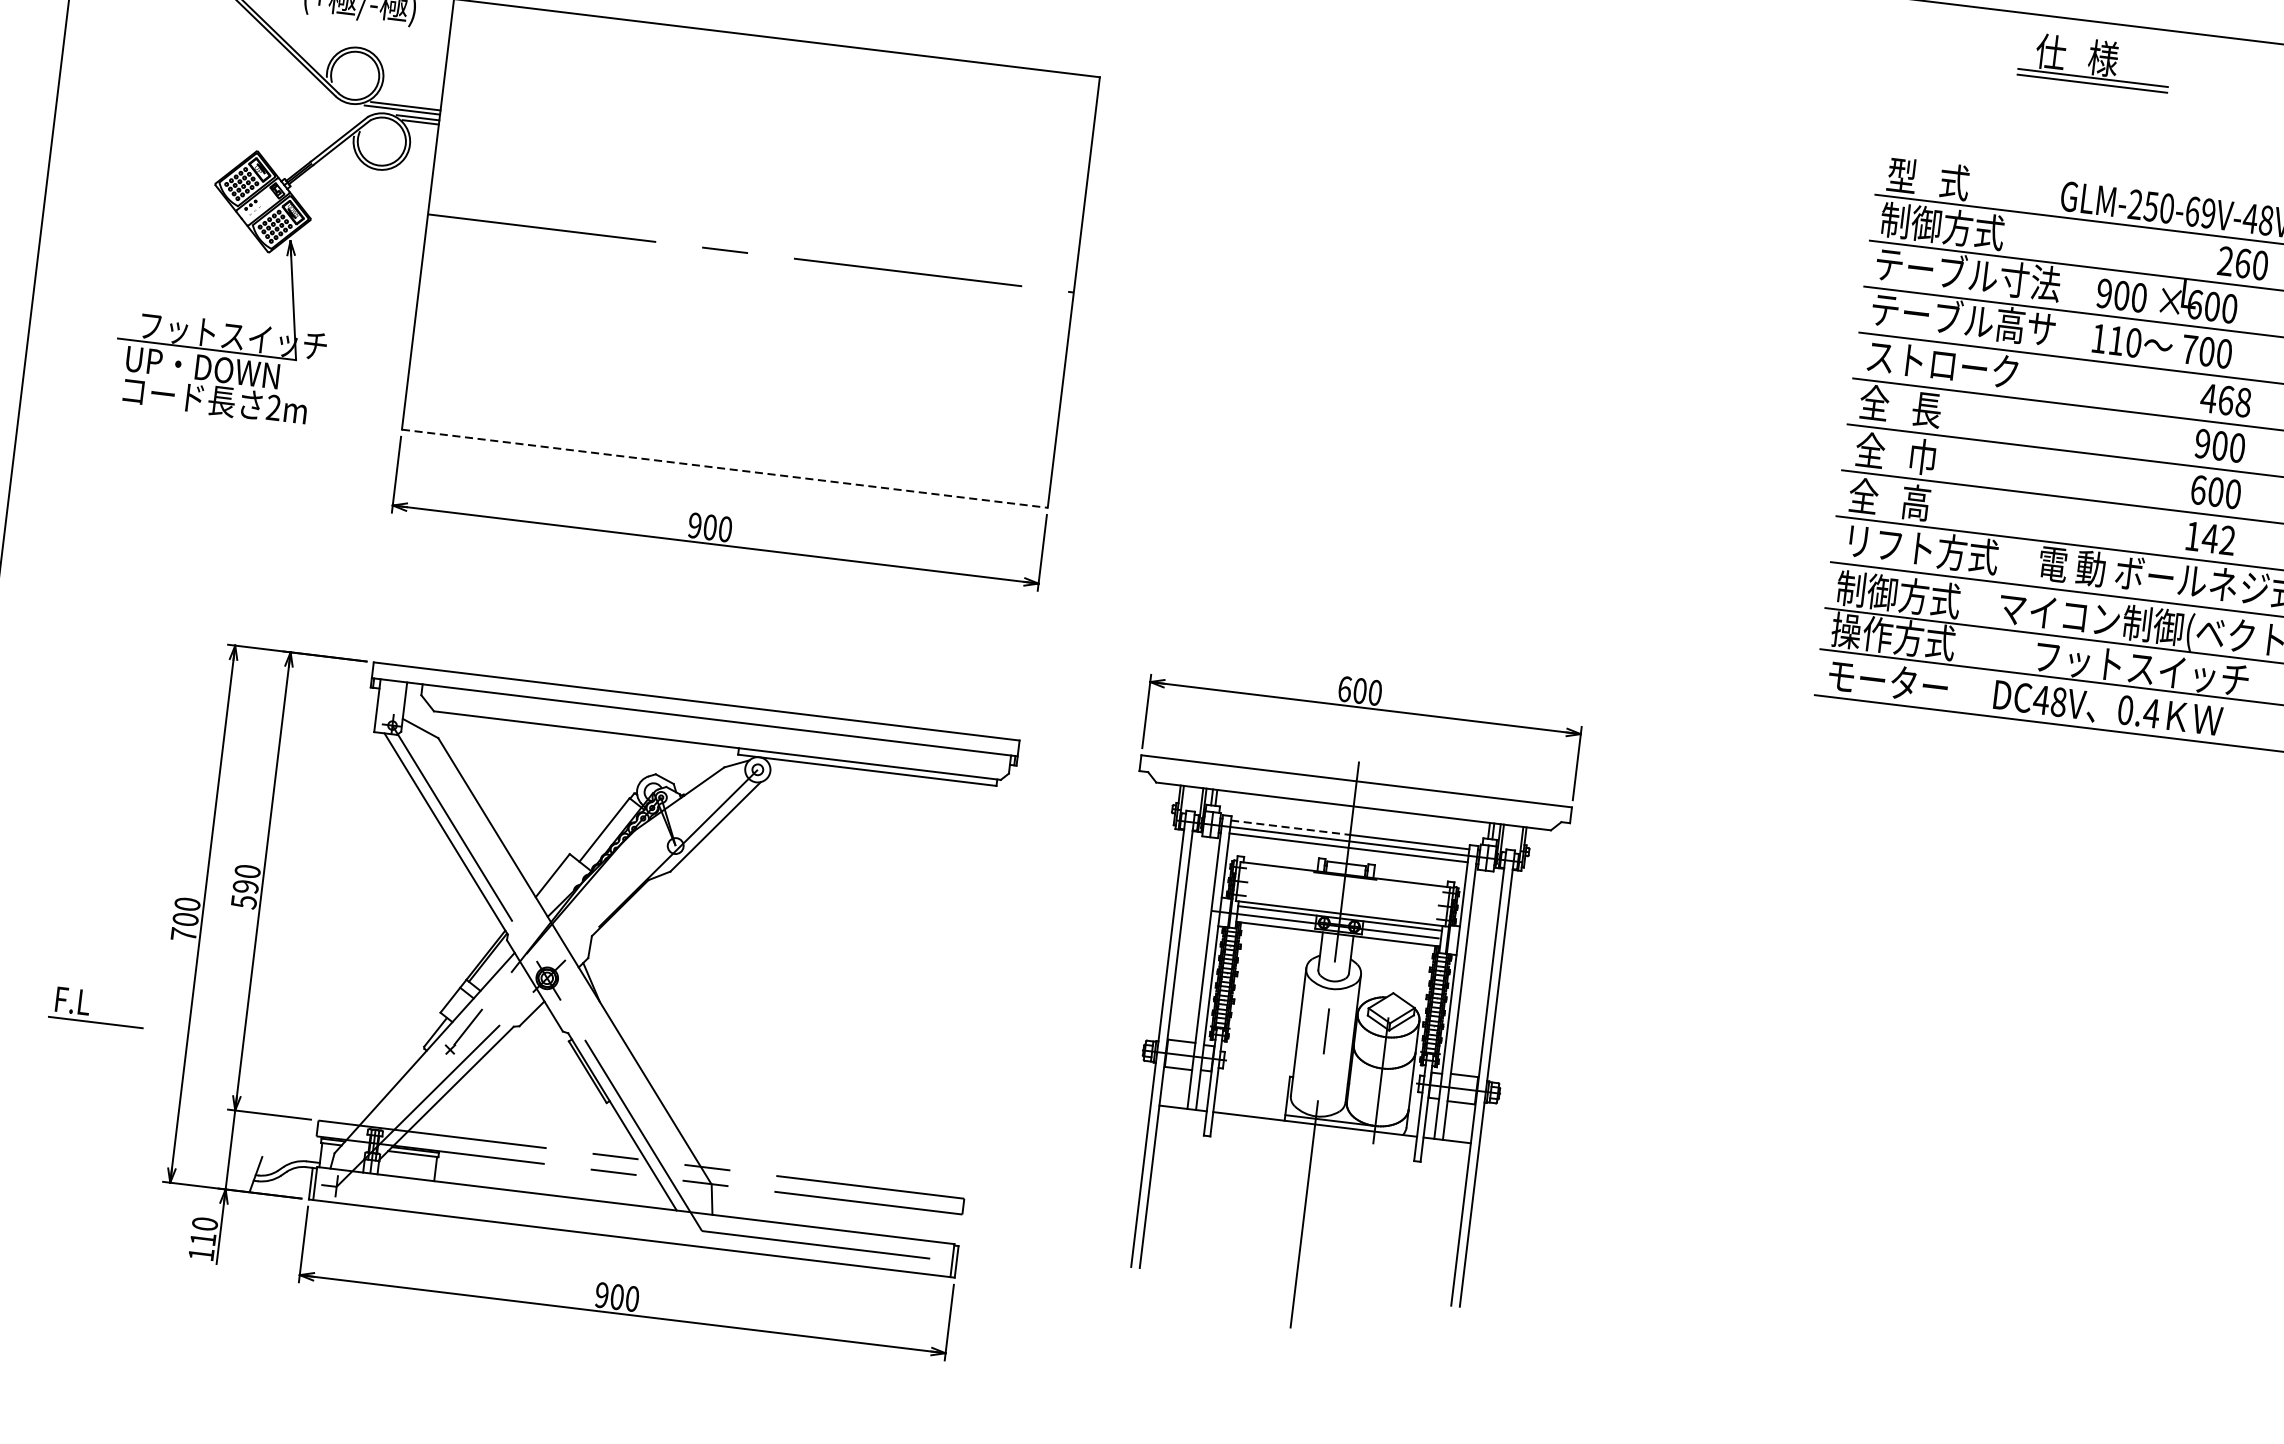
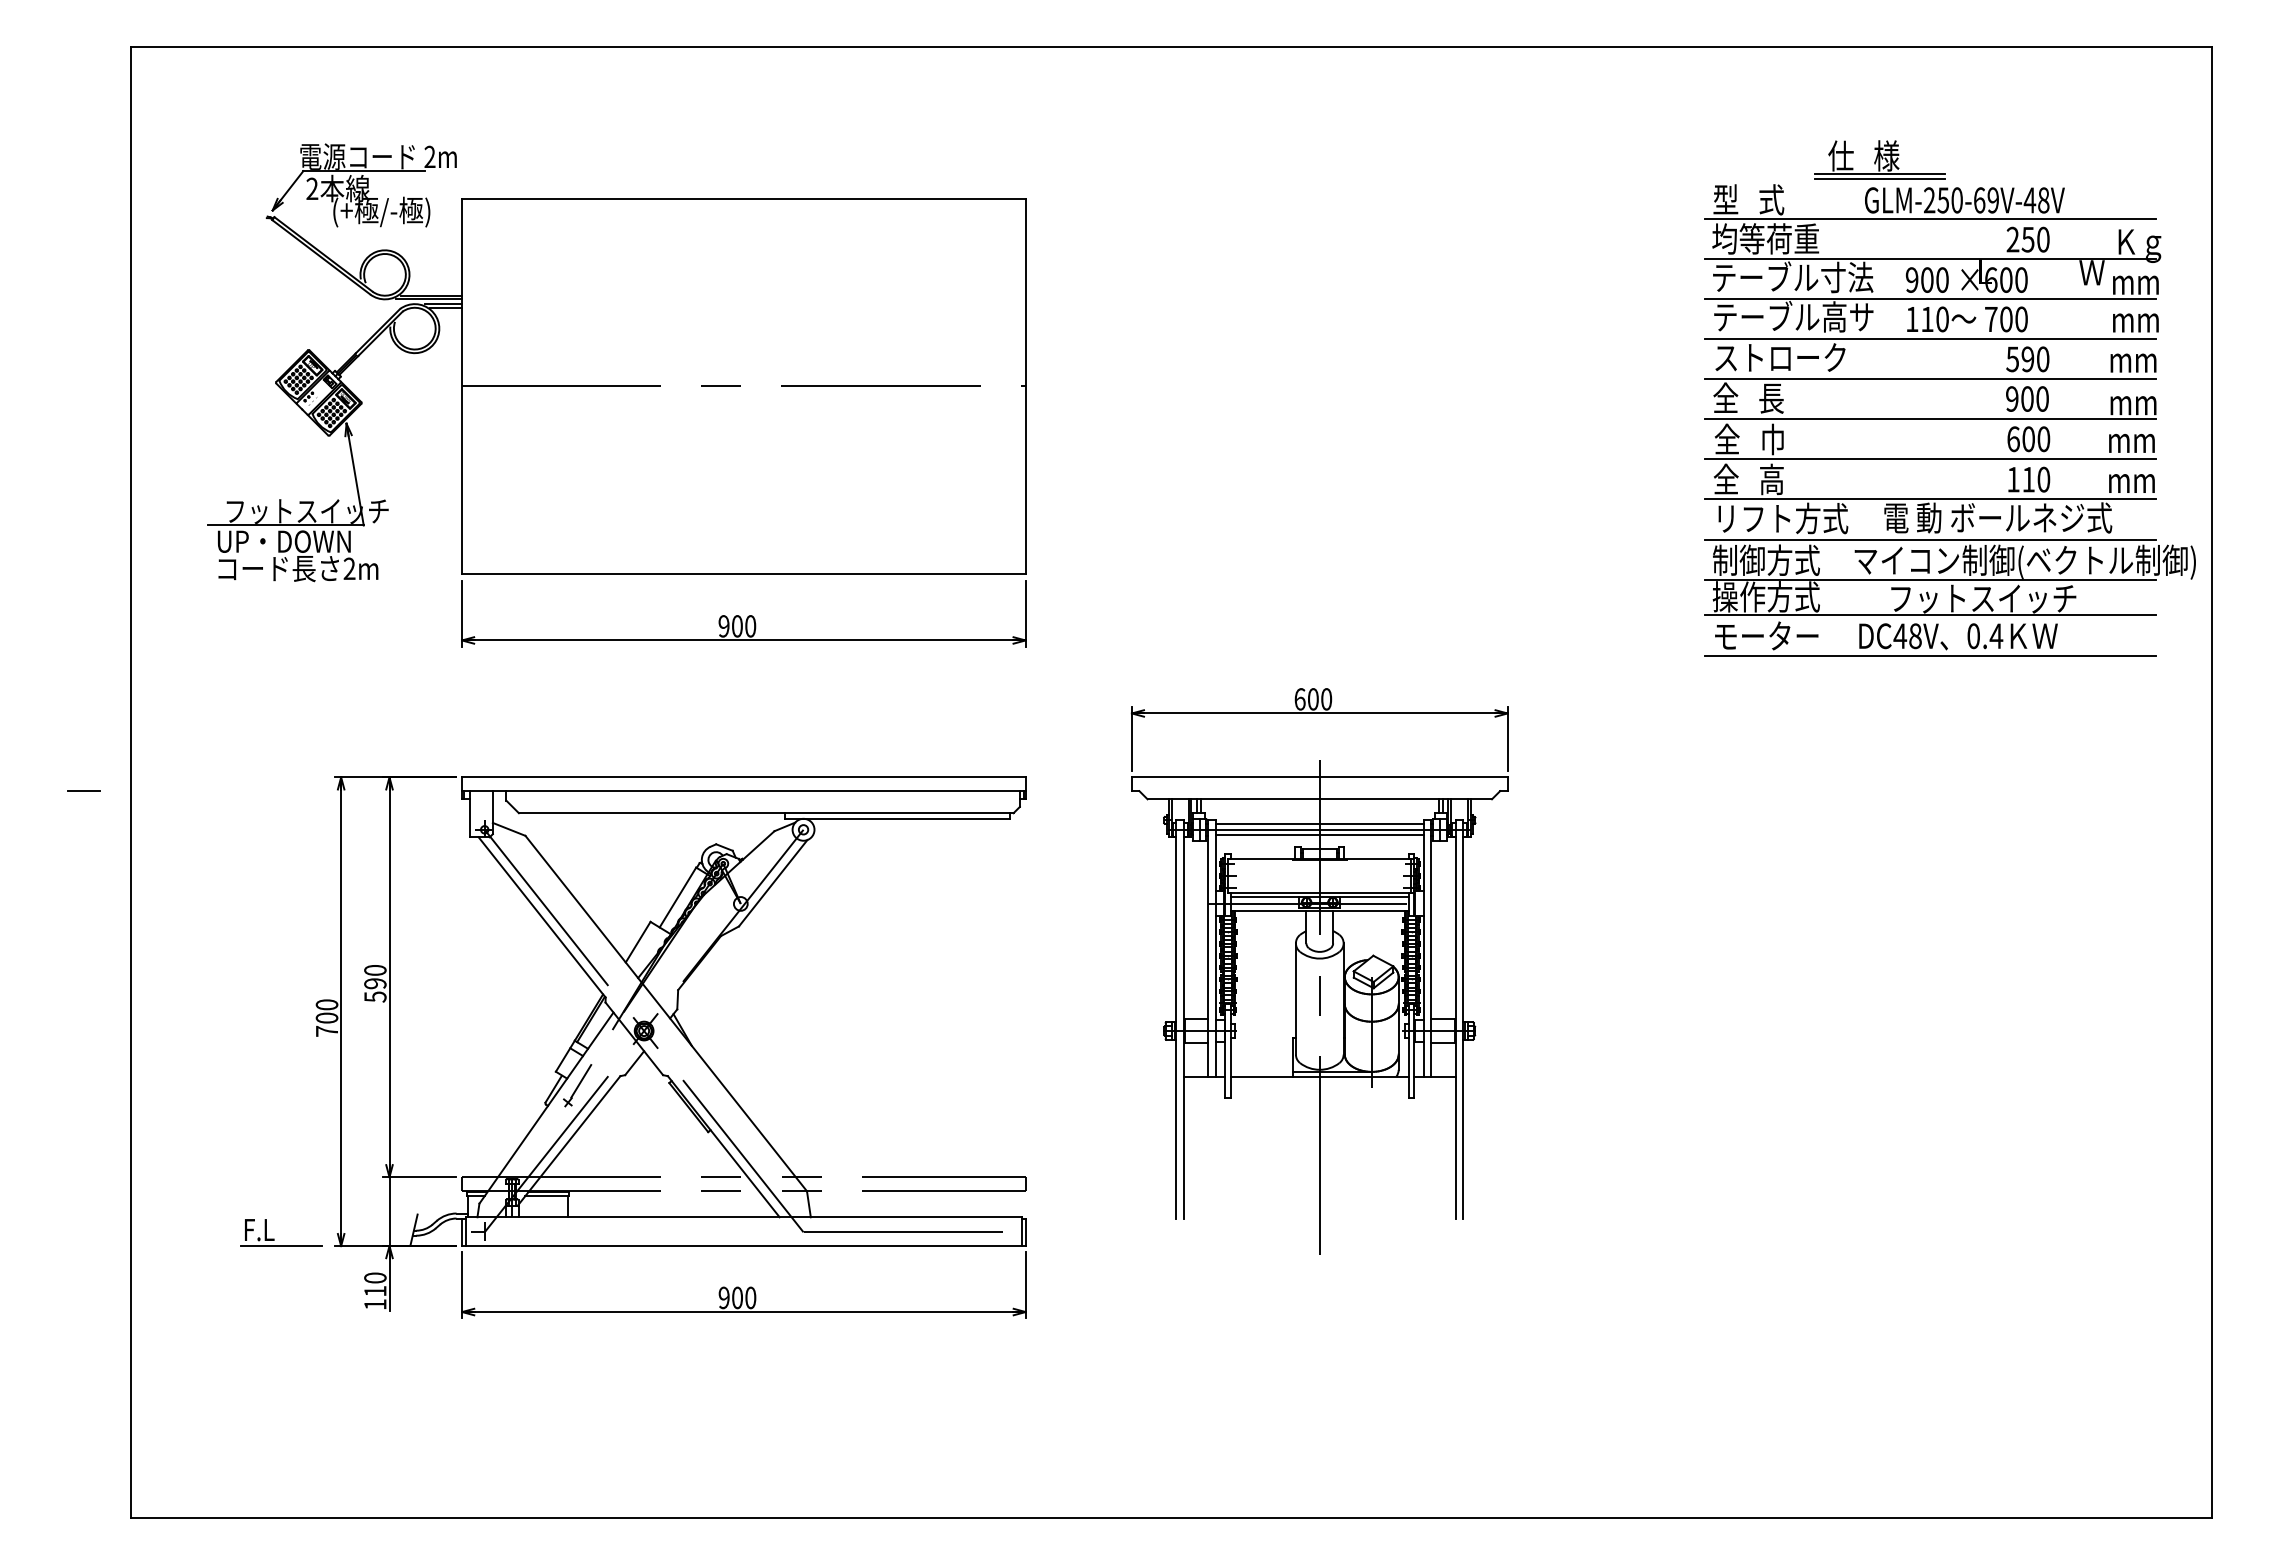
part: (2094, 61) -> (1879, 159), moved
text: (1942, 225) -> (1765, 238), 制御方式 -> 均等荷重
text: (2242, 263) -> (2027, 239), 260 -> 250
text: (2225, 400) -> (2027, 359), 468 -> 590
line: (724, 468) -> (743, 574), dashed -> solid
text: (2218, 539) -> (2035, 479), 142 -> 110
line: (1290, 828) -> (1267, 824), dashed -> solid
part: (88, 1012) -> (274, 1238), moved

